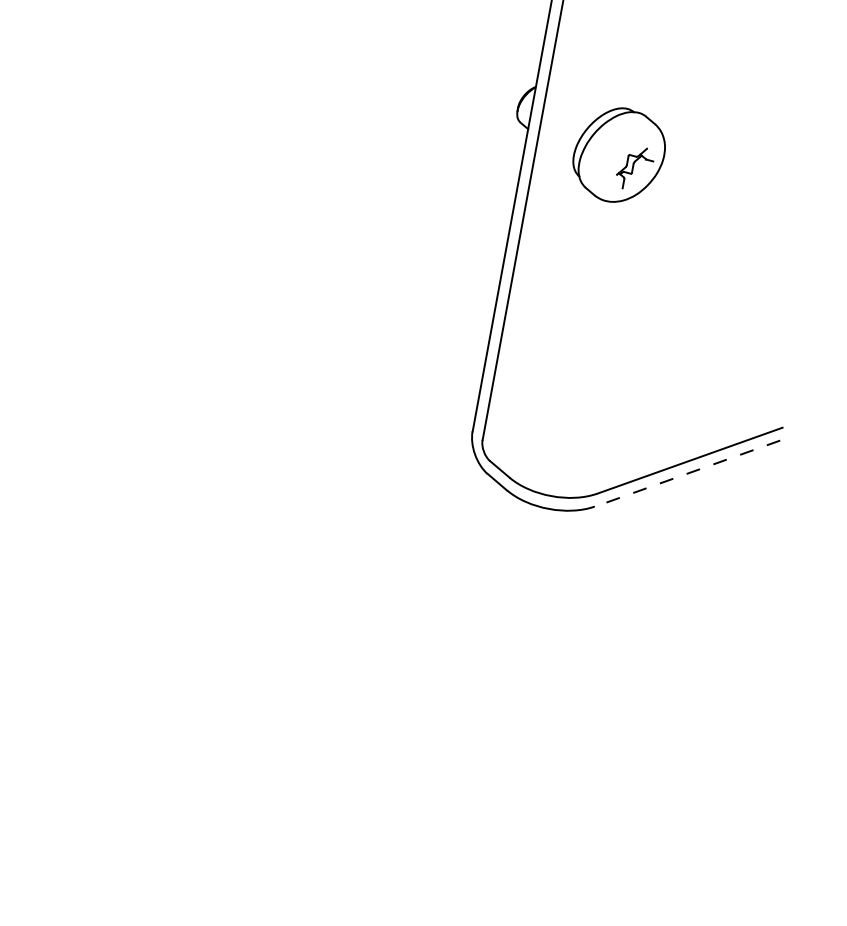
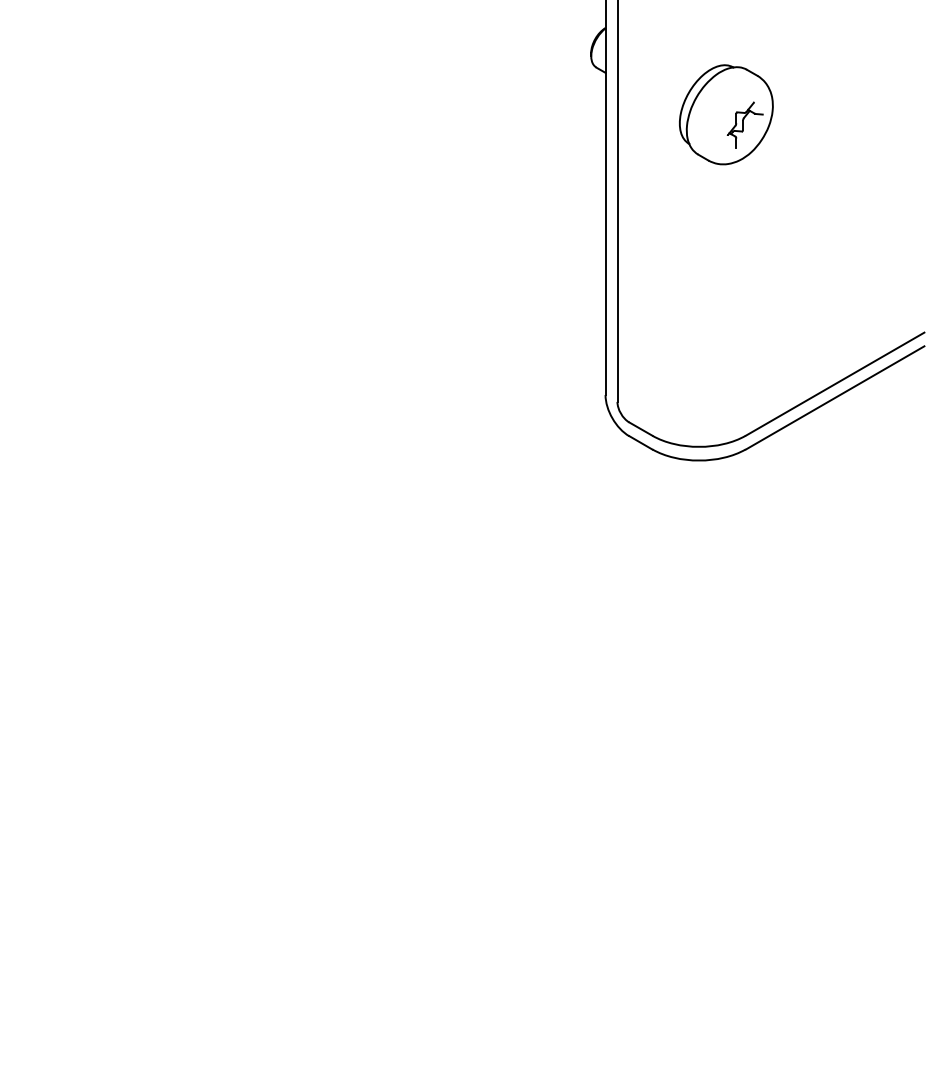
part: (619, 155) -> (726, 114), moved
line: (686, 474) -> (834, 398), dashed -> solid

